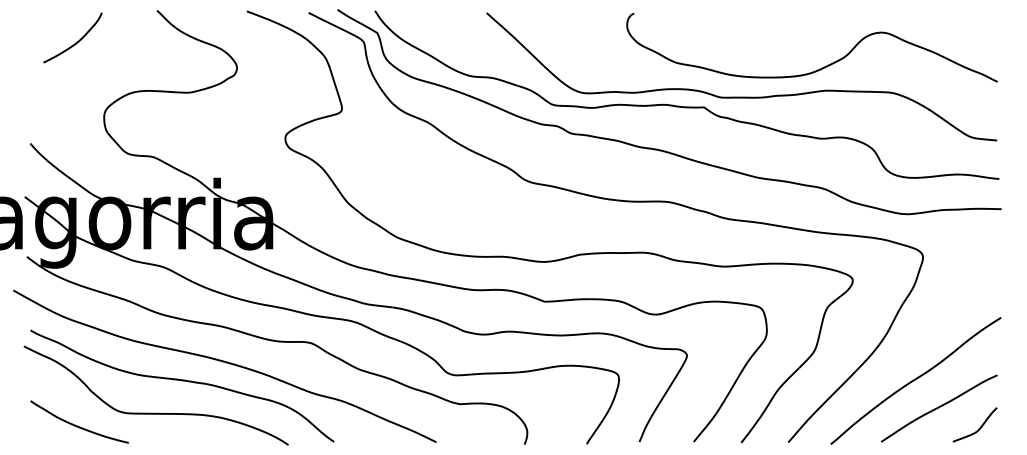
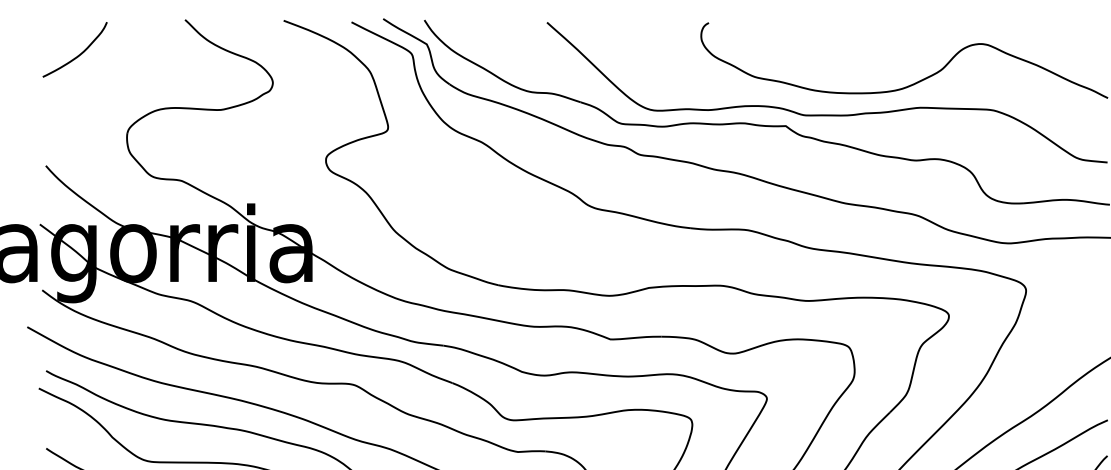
curve: (75, 42) -> (77, 54), moved

